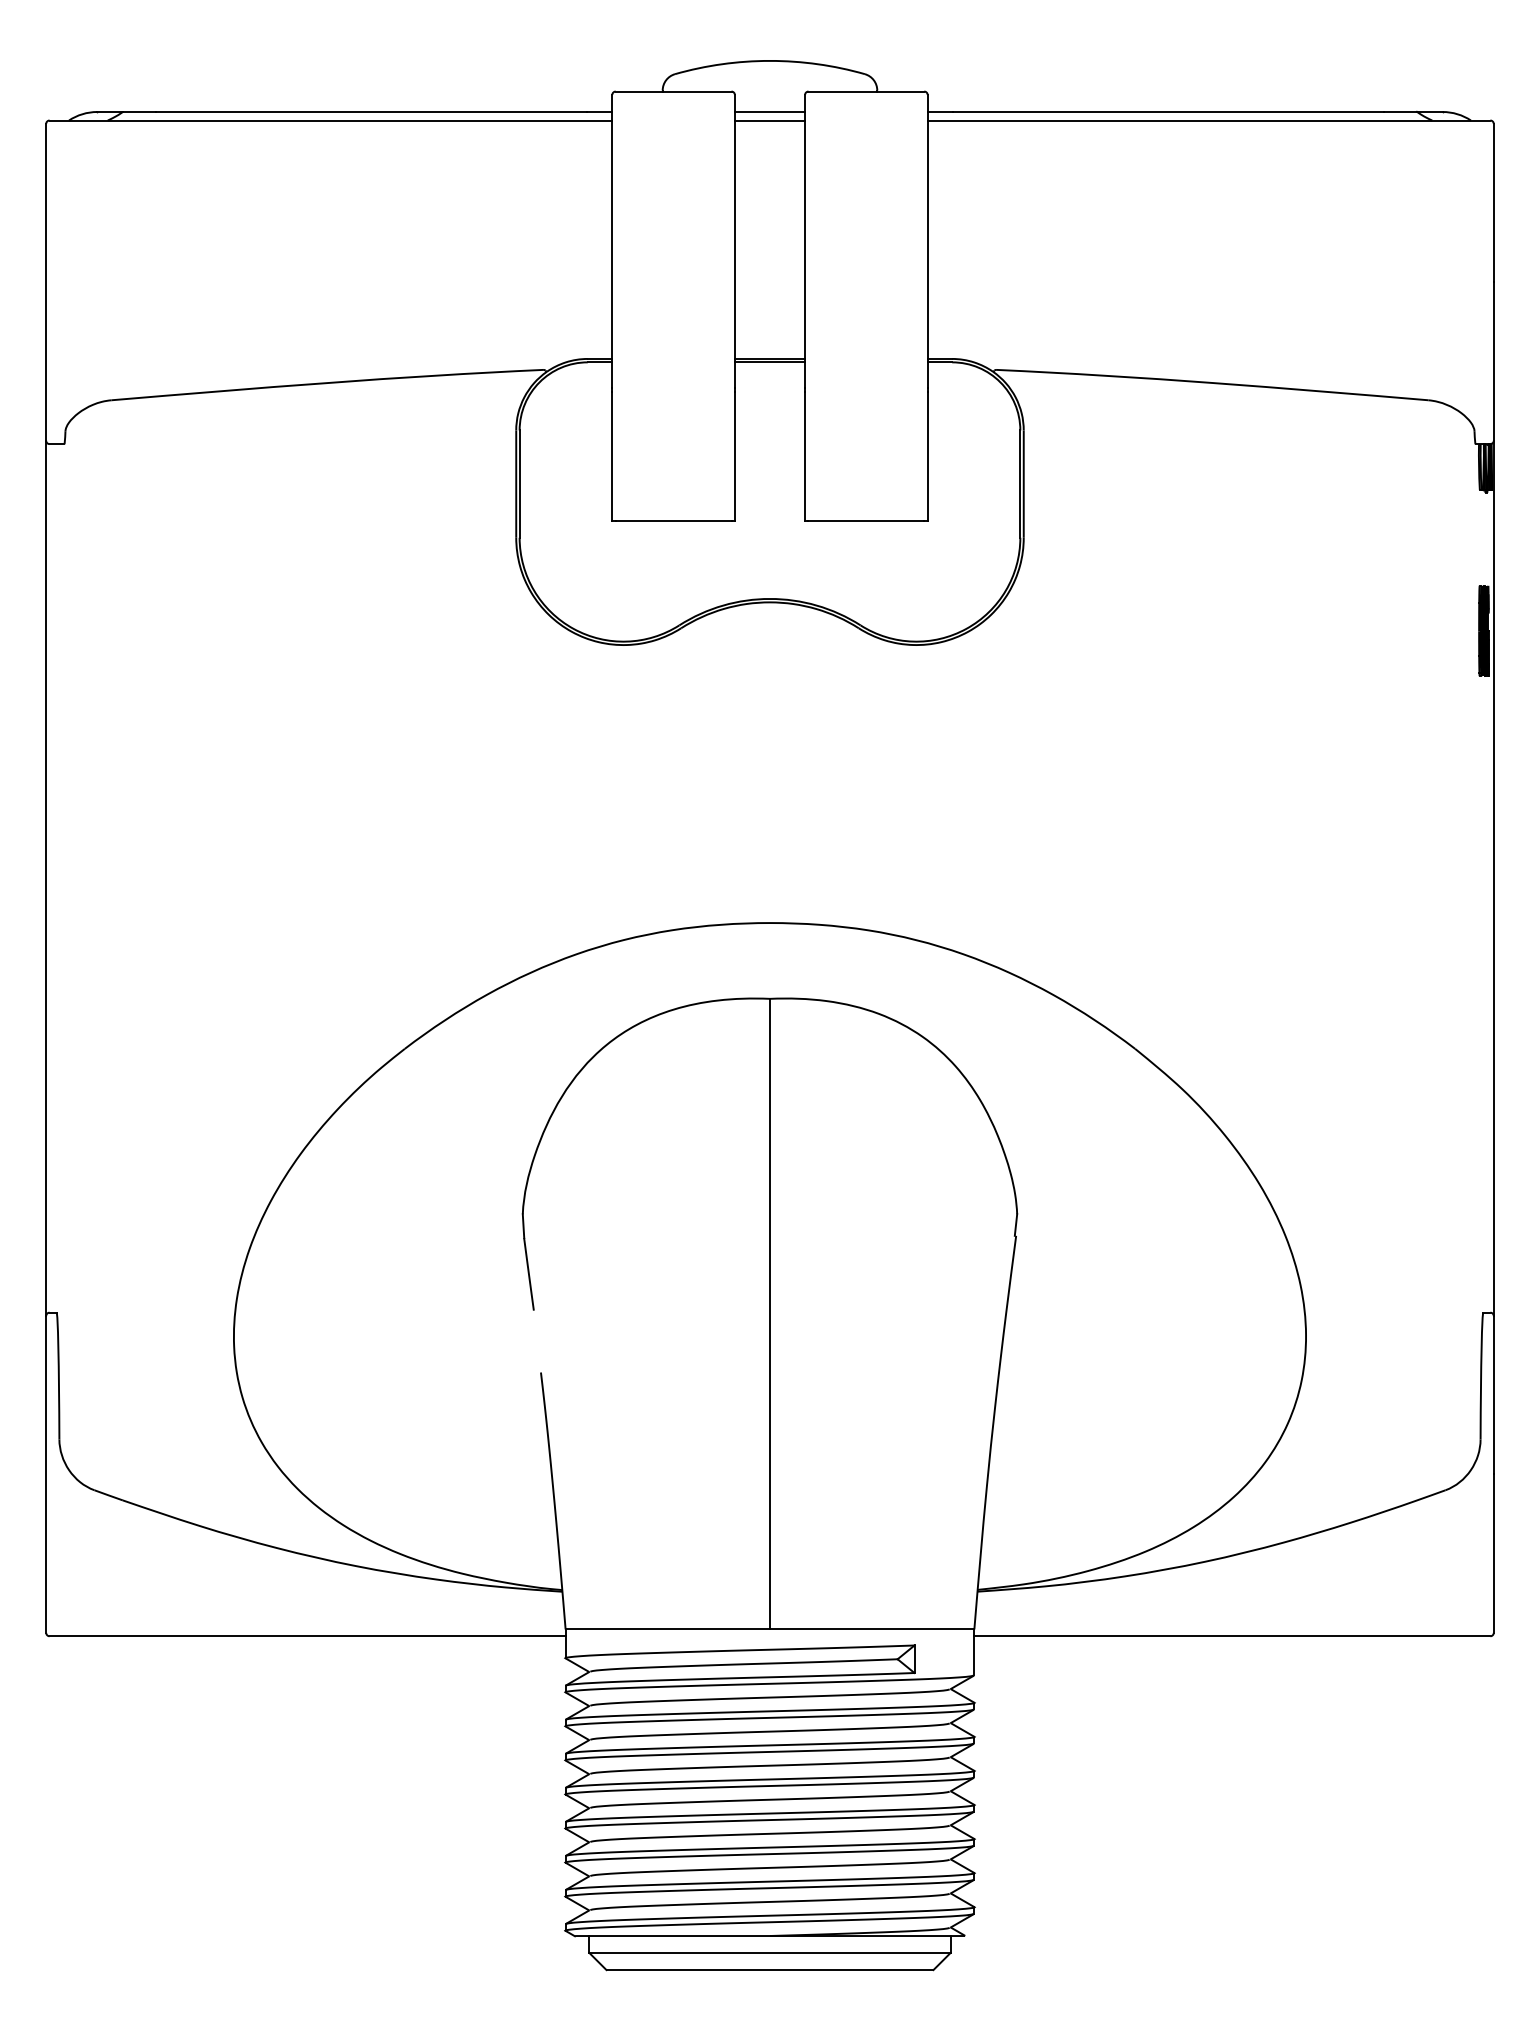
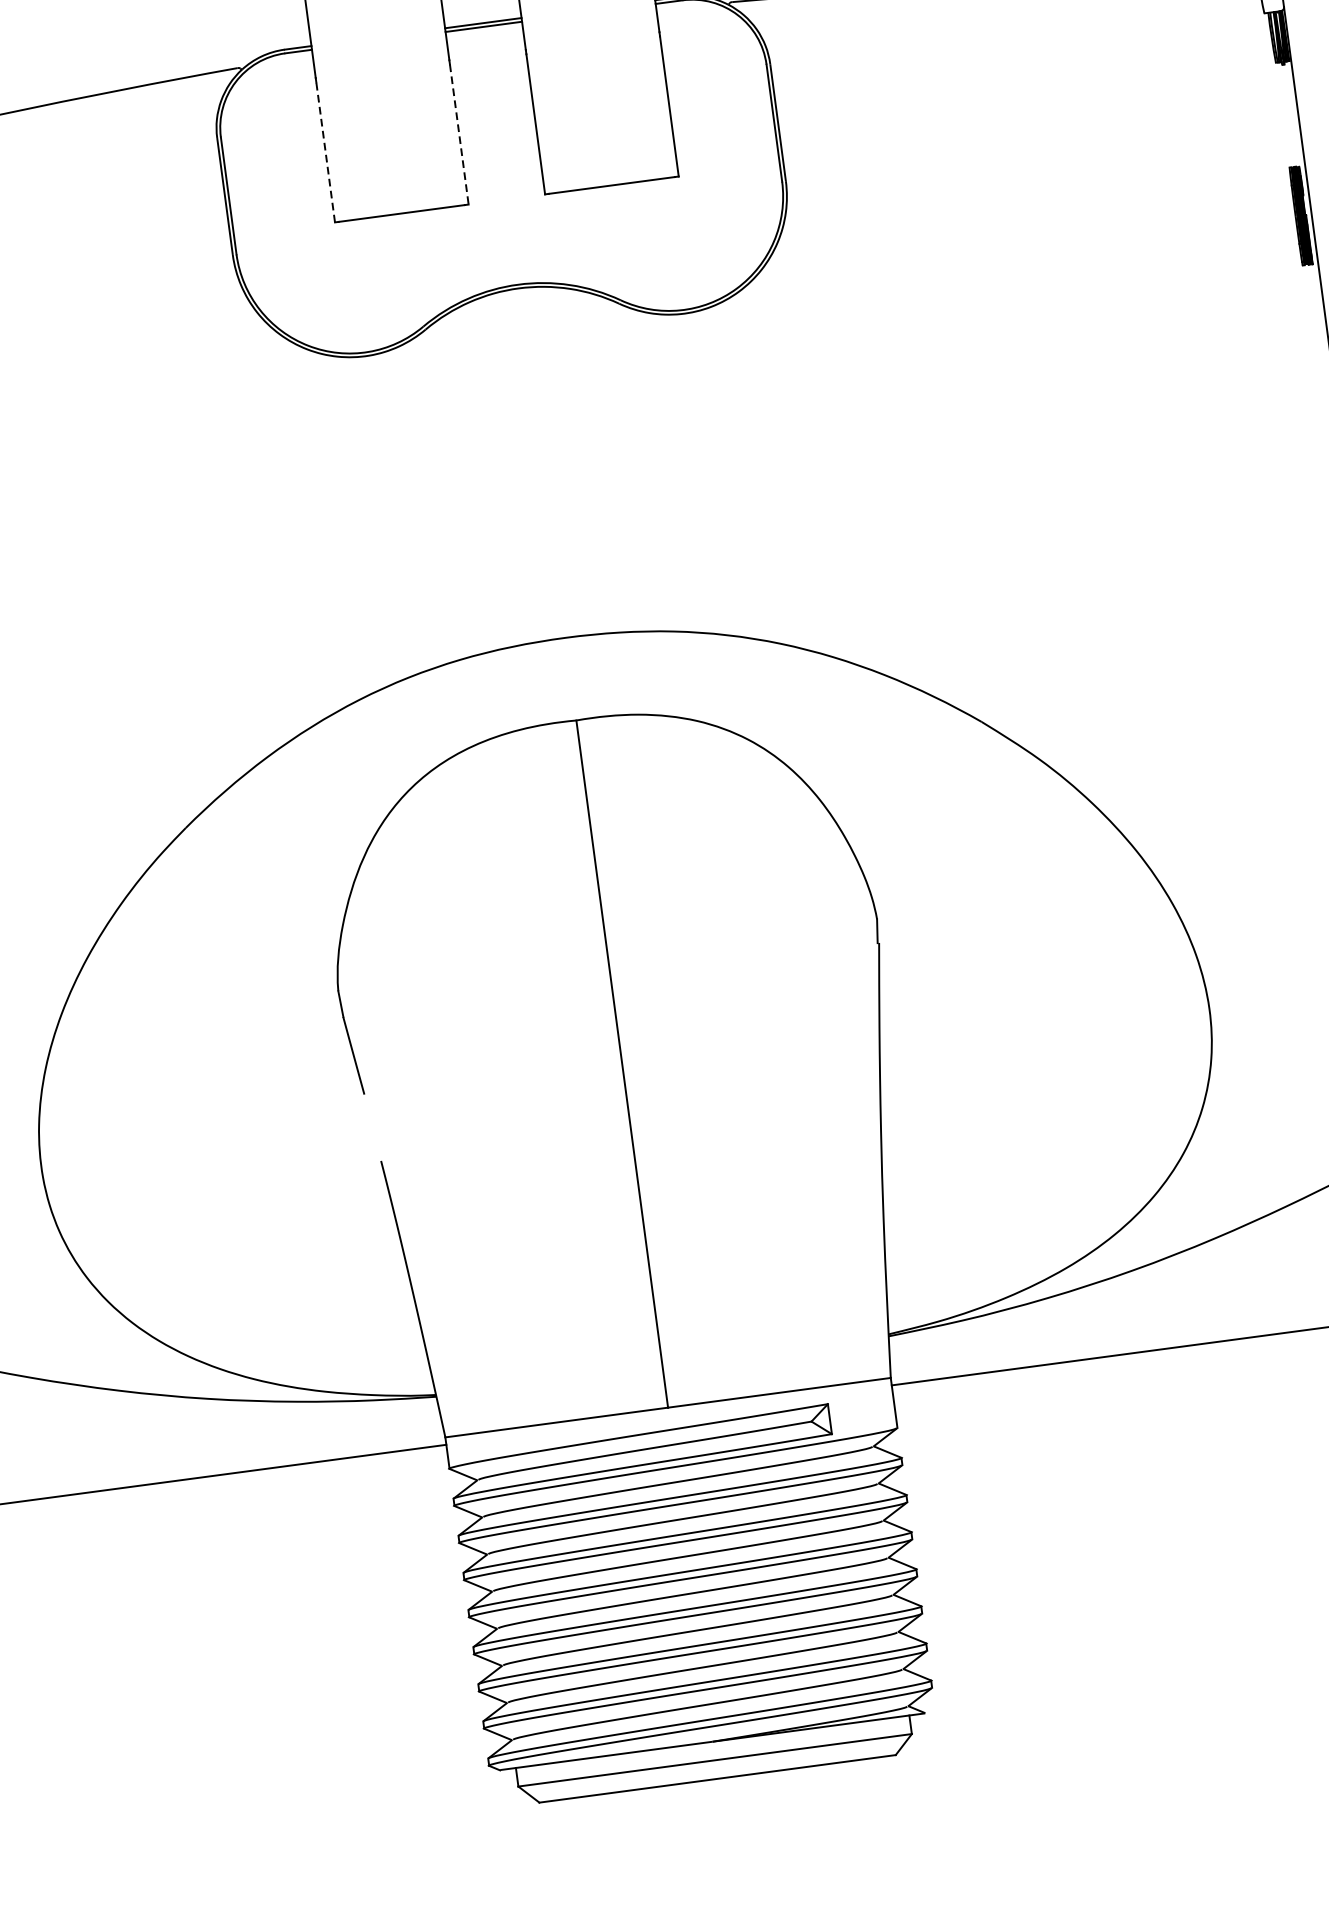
line: (612, 455) -> (325, 151), solid -> dashed
line: (734, 456) -> (458, 134), solid -> dashed

